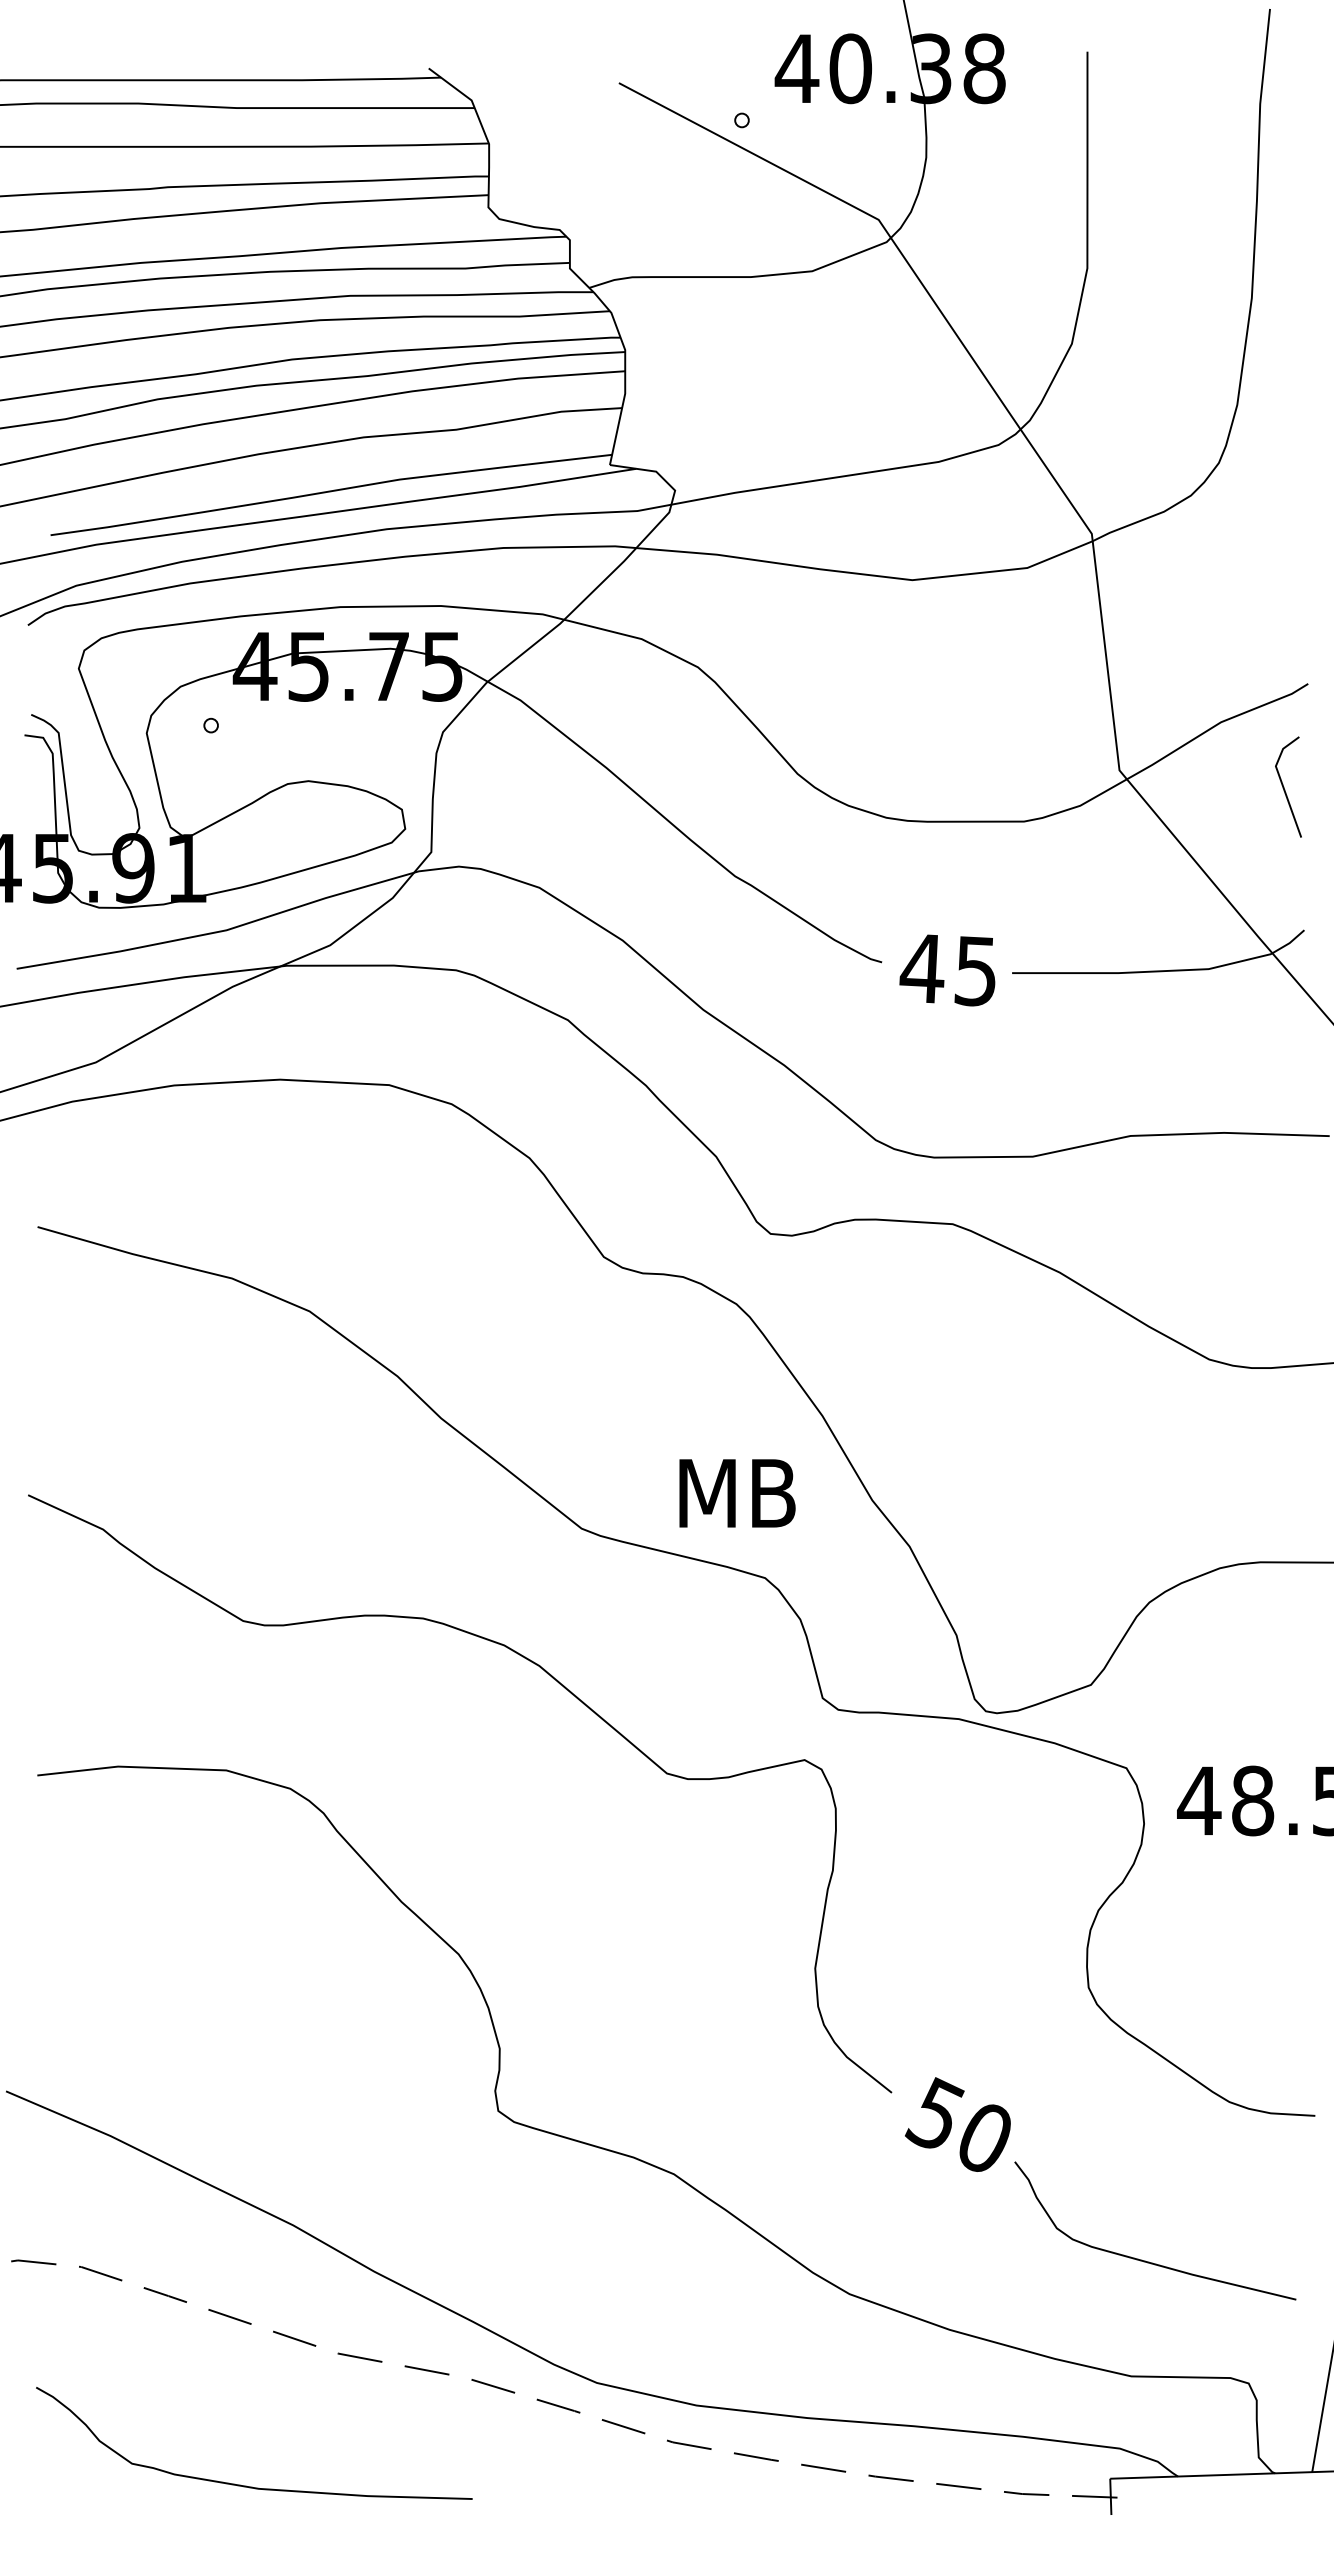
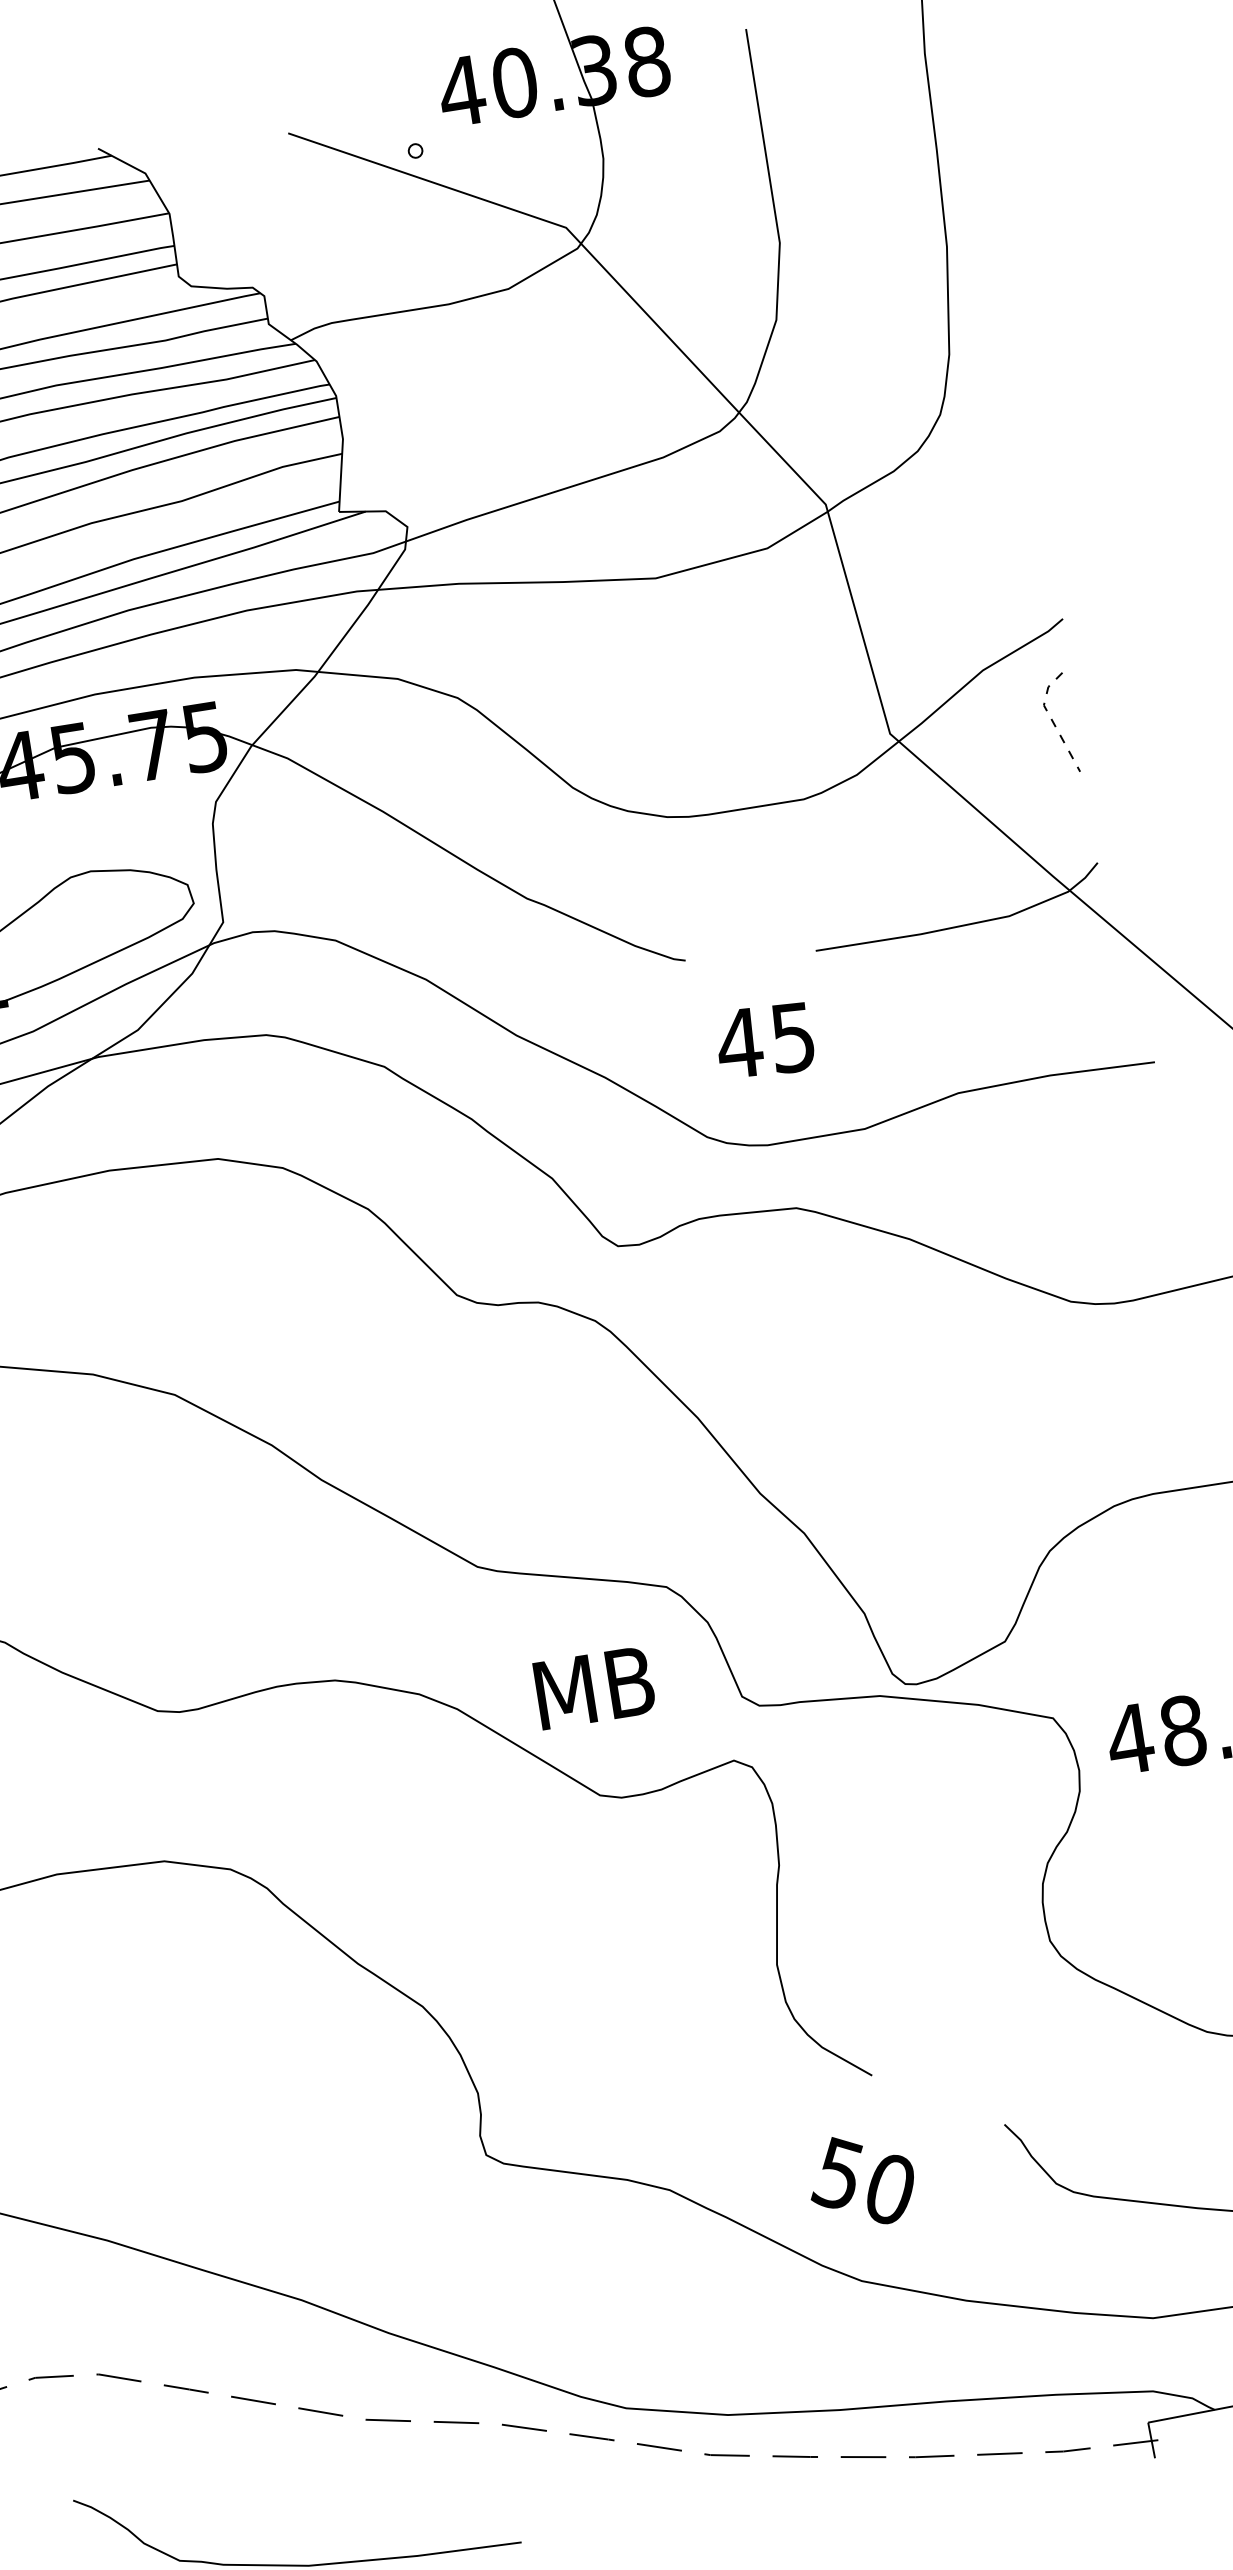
line: (1281, 782) -> (1052, 720), solid -> dashed
text: (947, 970) -> (764, 1041), moved
text: (737, 1493) -> (594, 1687), moved
text: (957, 2124) -> (861, 2180), moved

